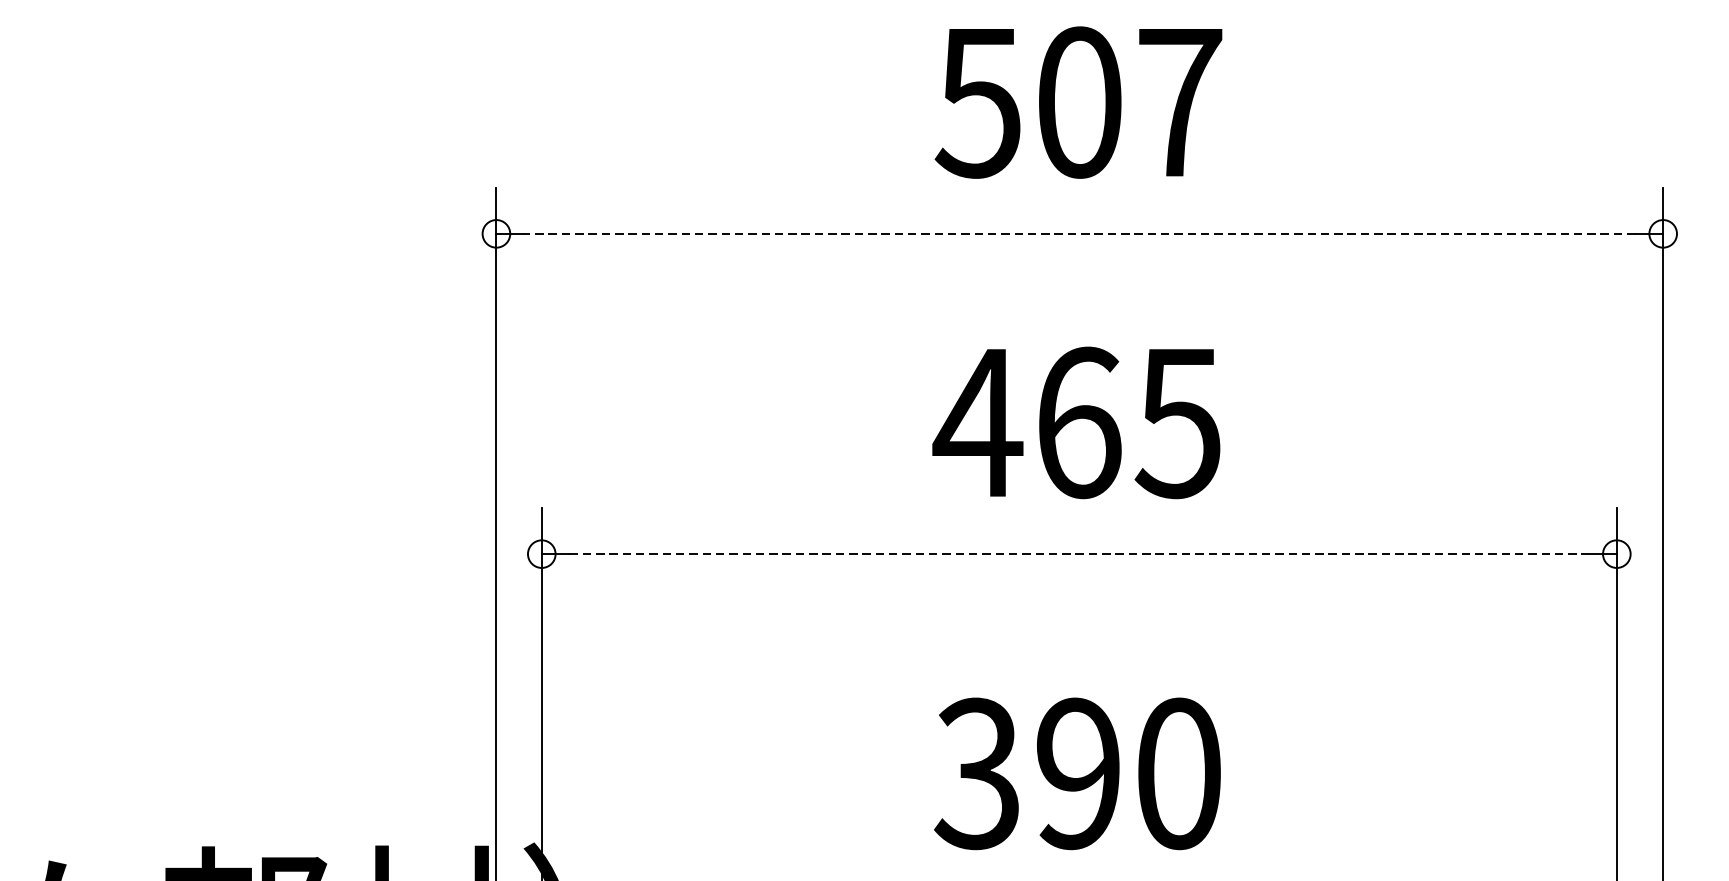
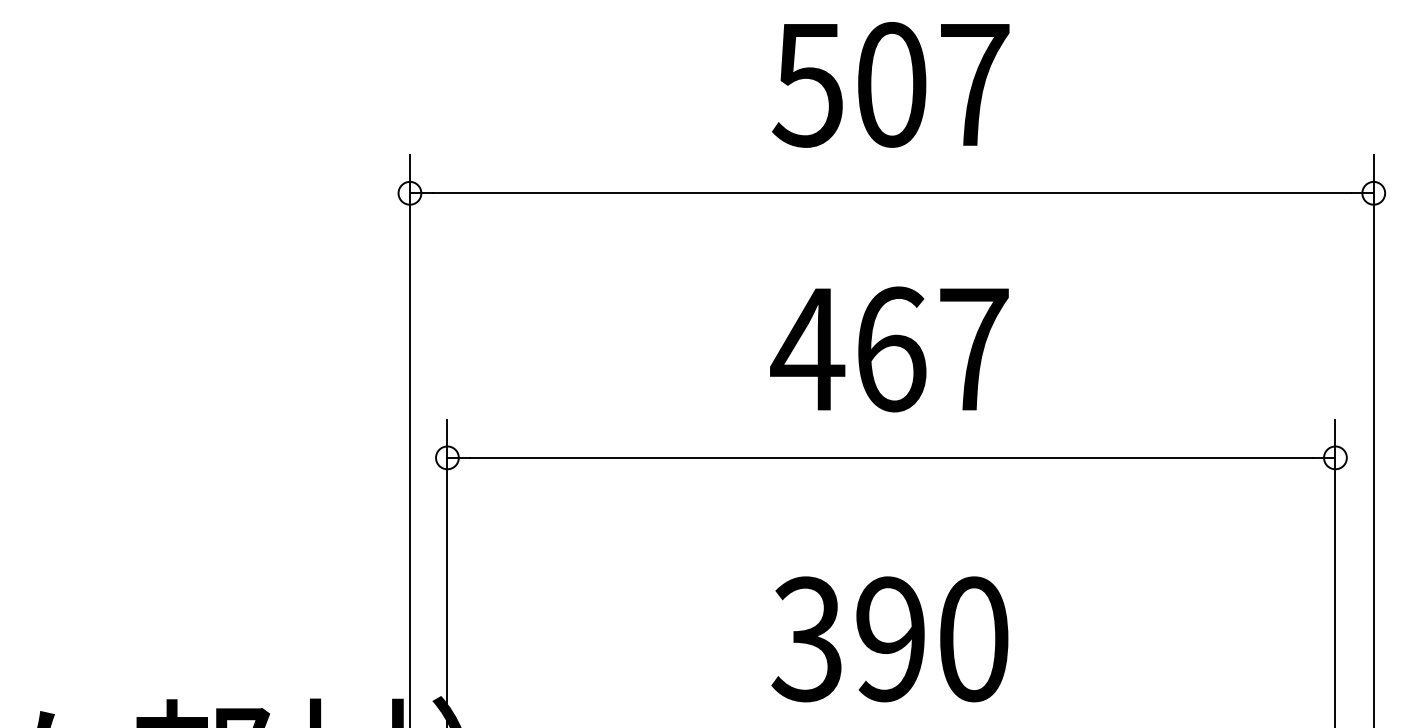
line: (1079, 234) -> (891, 193), dashed -> solid
text: (1177, 424) -> (972, 350), 465 -> 467
line: (1079, 553) -> (891, 457), dashed -> solid

